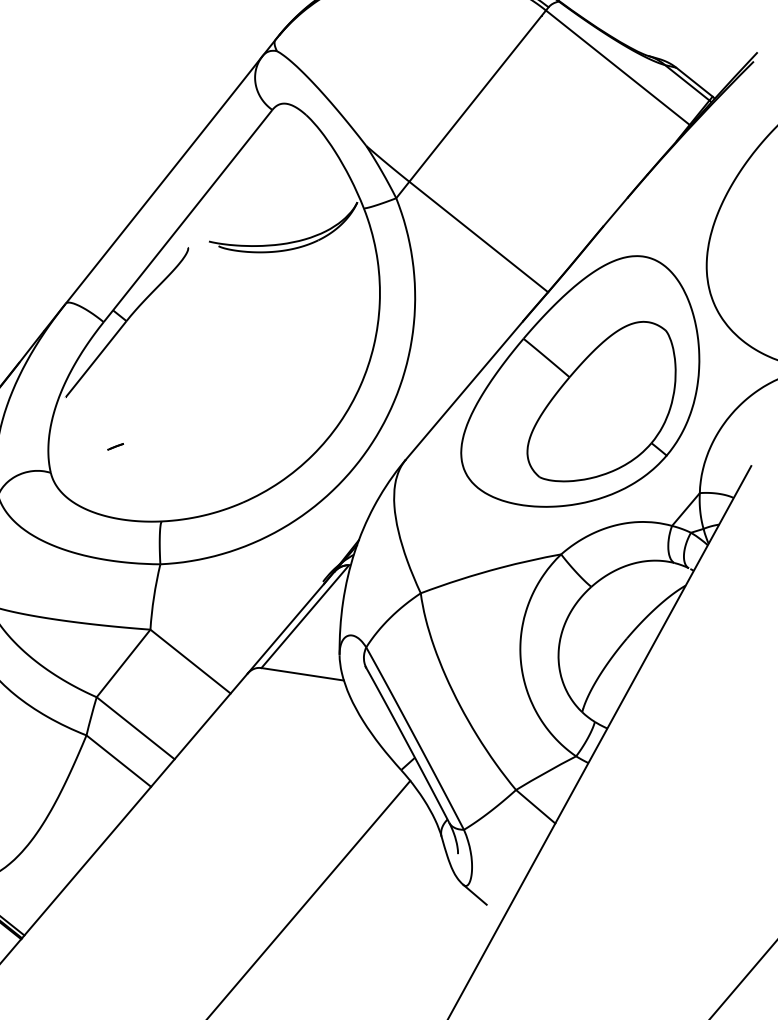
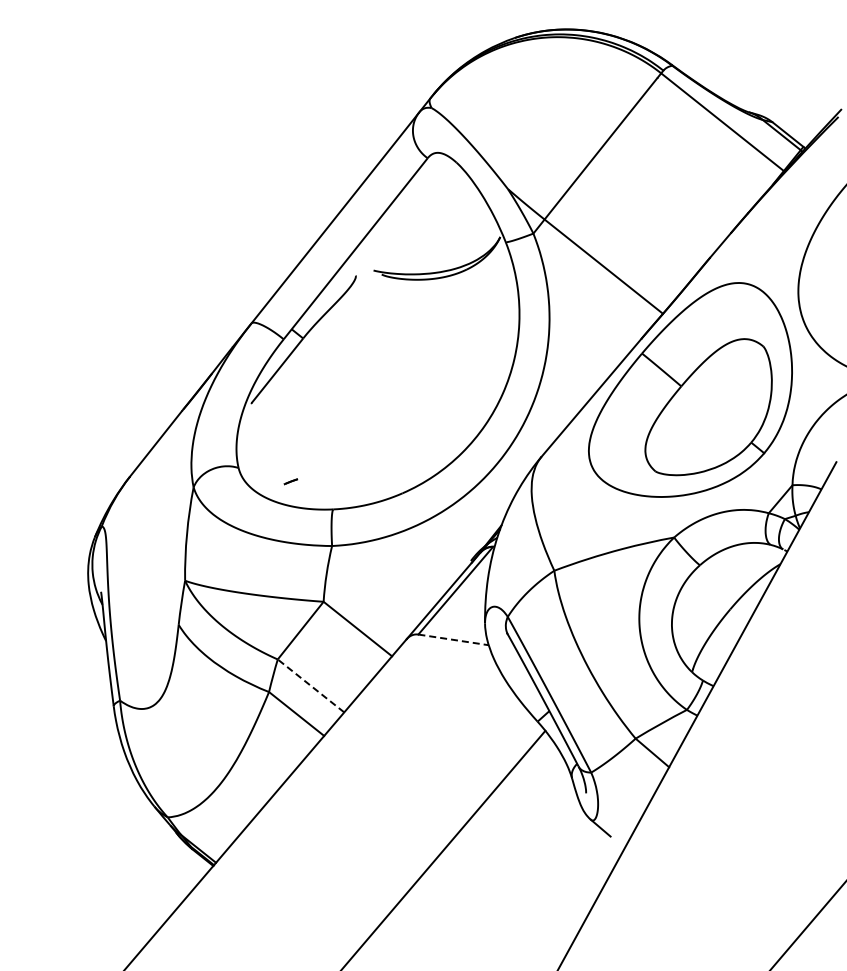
line: (115, 446) -> (290, 481), moved
line: (302, 673) -> (453, 639), solid -> dashed
line: (135, 727) -> (310, 685), solid -> dashed

